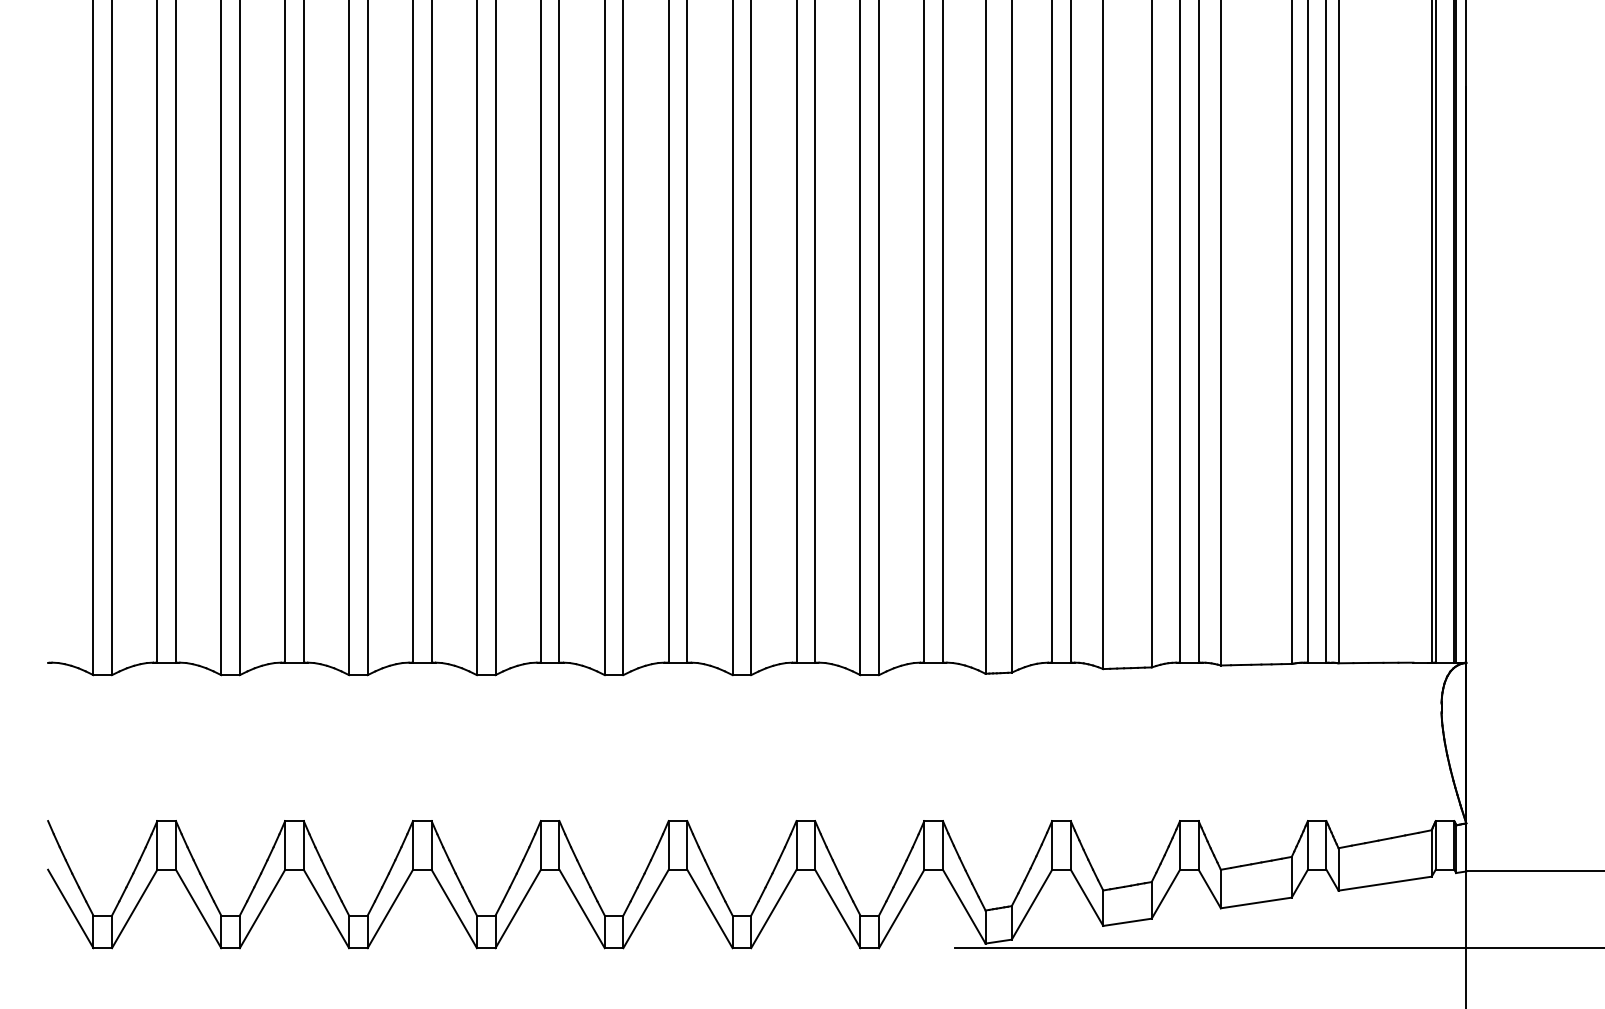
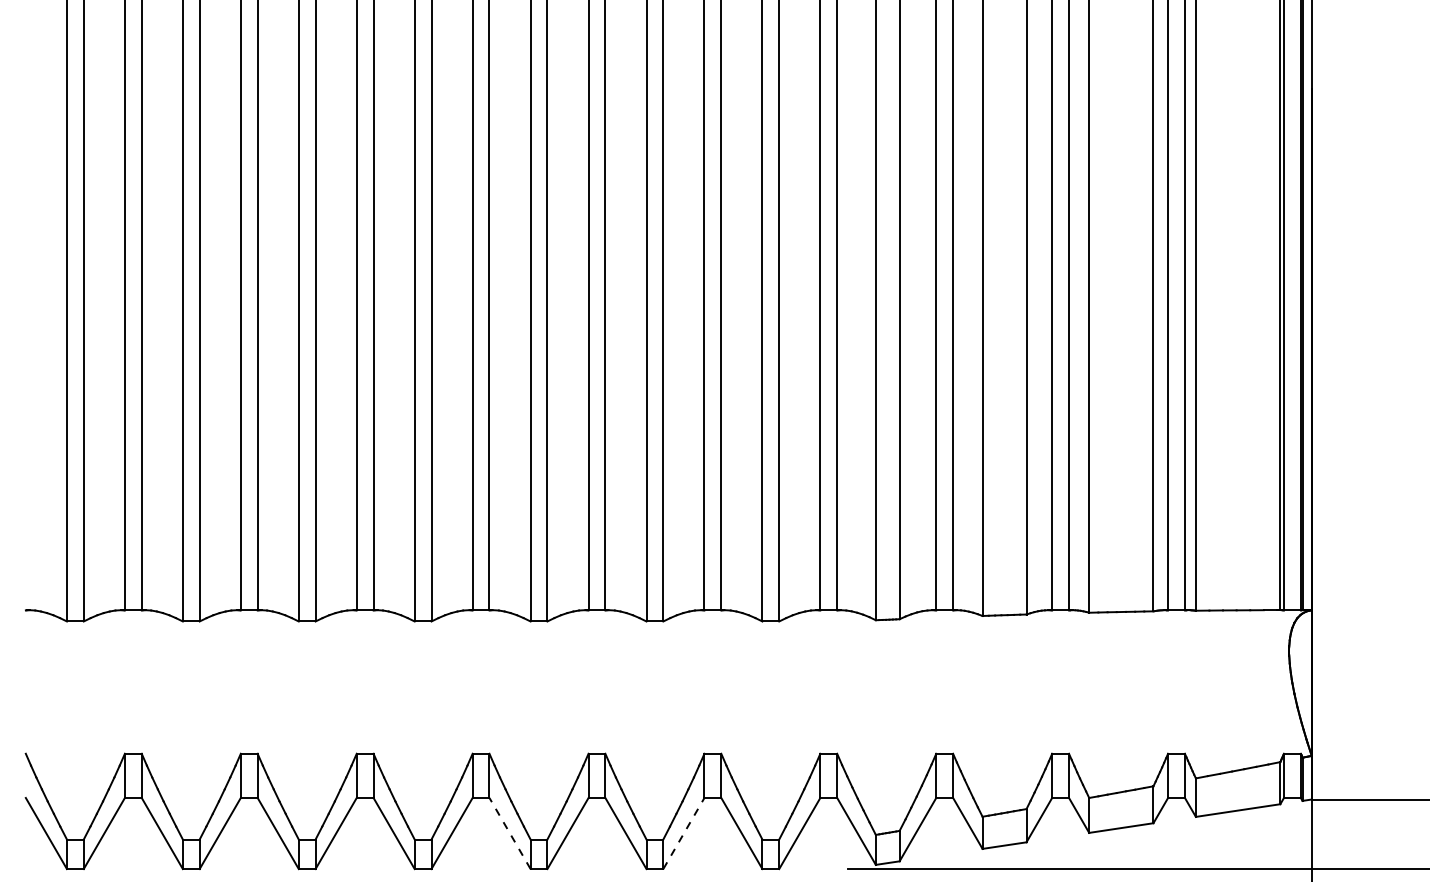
line: (581, 908) -> (509, 833), solid -> dashed
line: (774, 908) -> (684, 833), solid -> dashed

